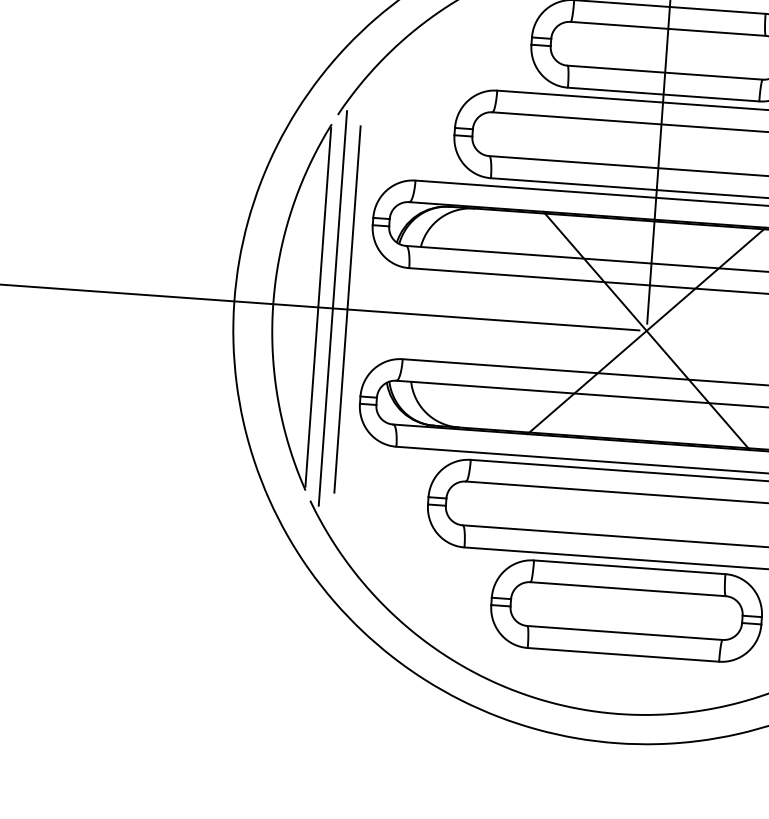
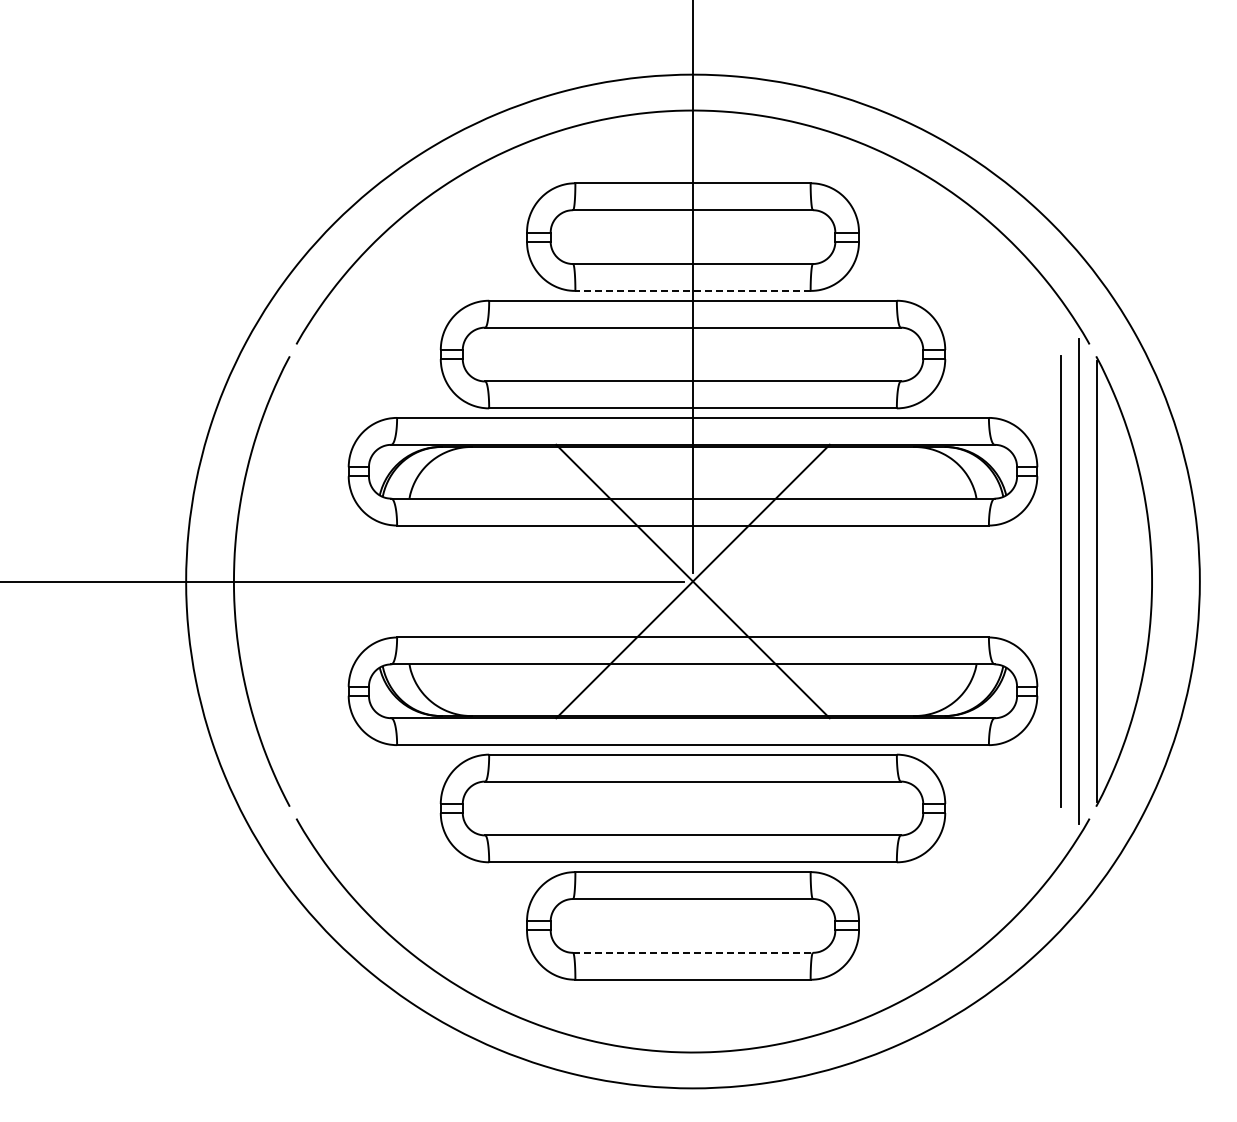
line: (664, 94) -> (693, 290), solid -> dashed
line: (318, 307) -> (289, 581), removed
line: (333, 308) -> (307, 581), removed
line: (347, 309) -> (325, 581), removed
line: (625, 632) -> (693, 952), solid -> dashed

